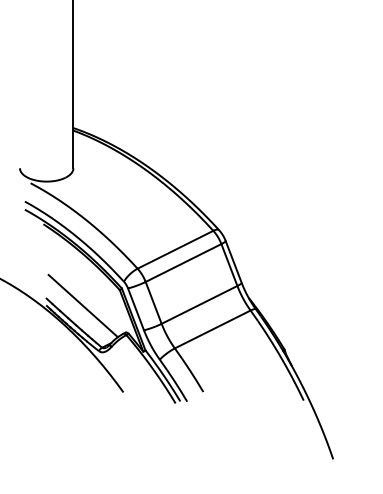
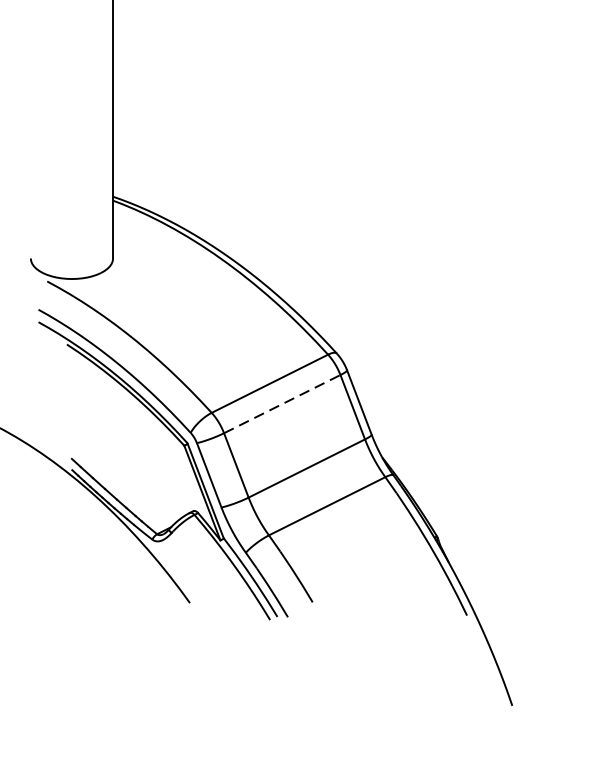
line: (183, 262) -> (282, 403), solid -> dashed
line: (82, 306) -> (126, 470), removed

